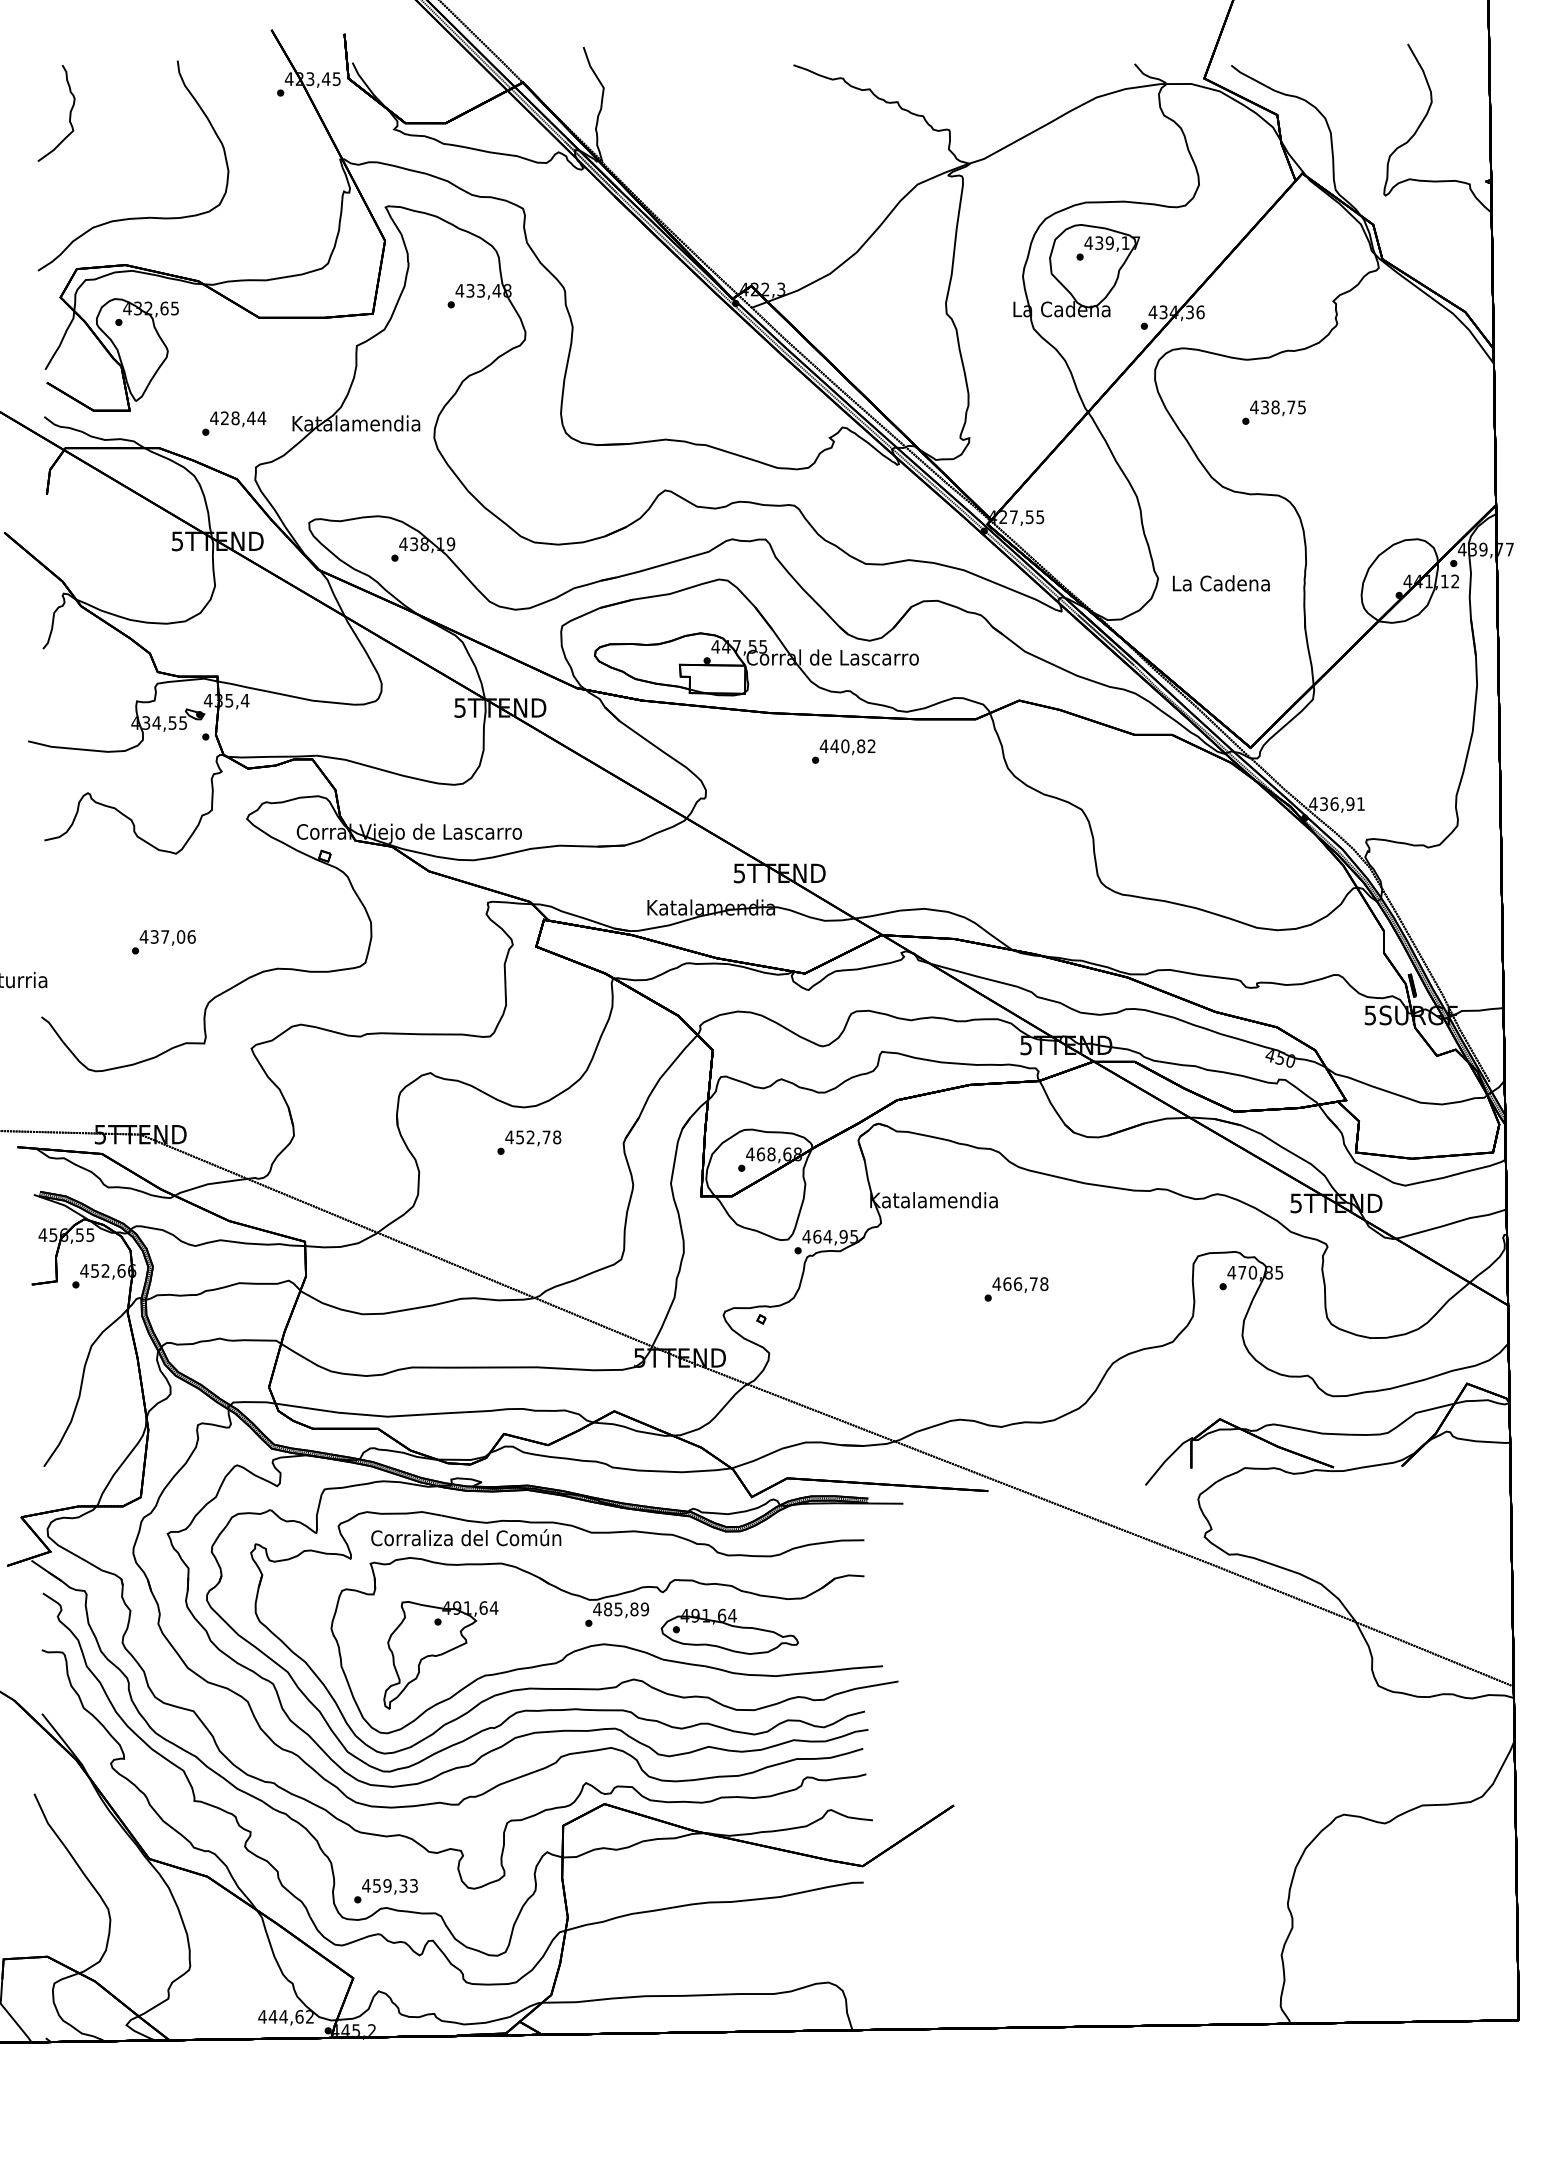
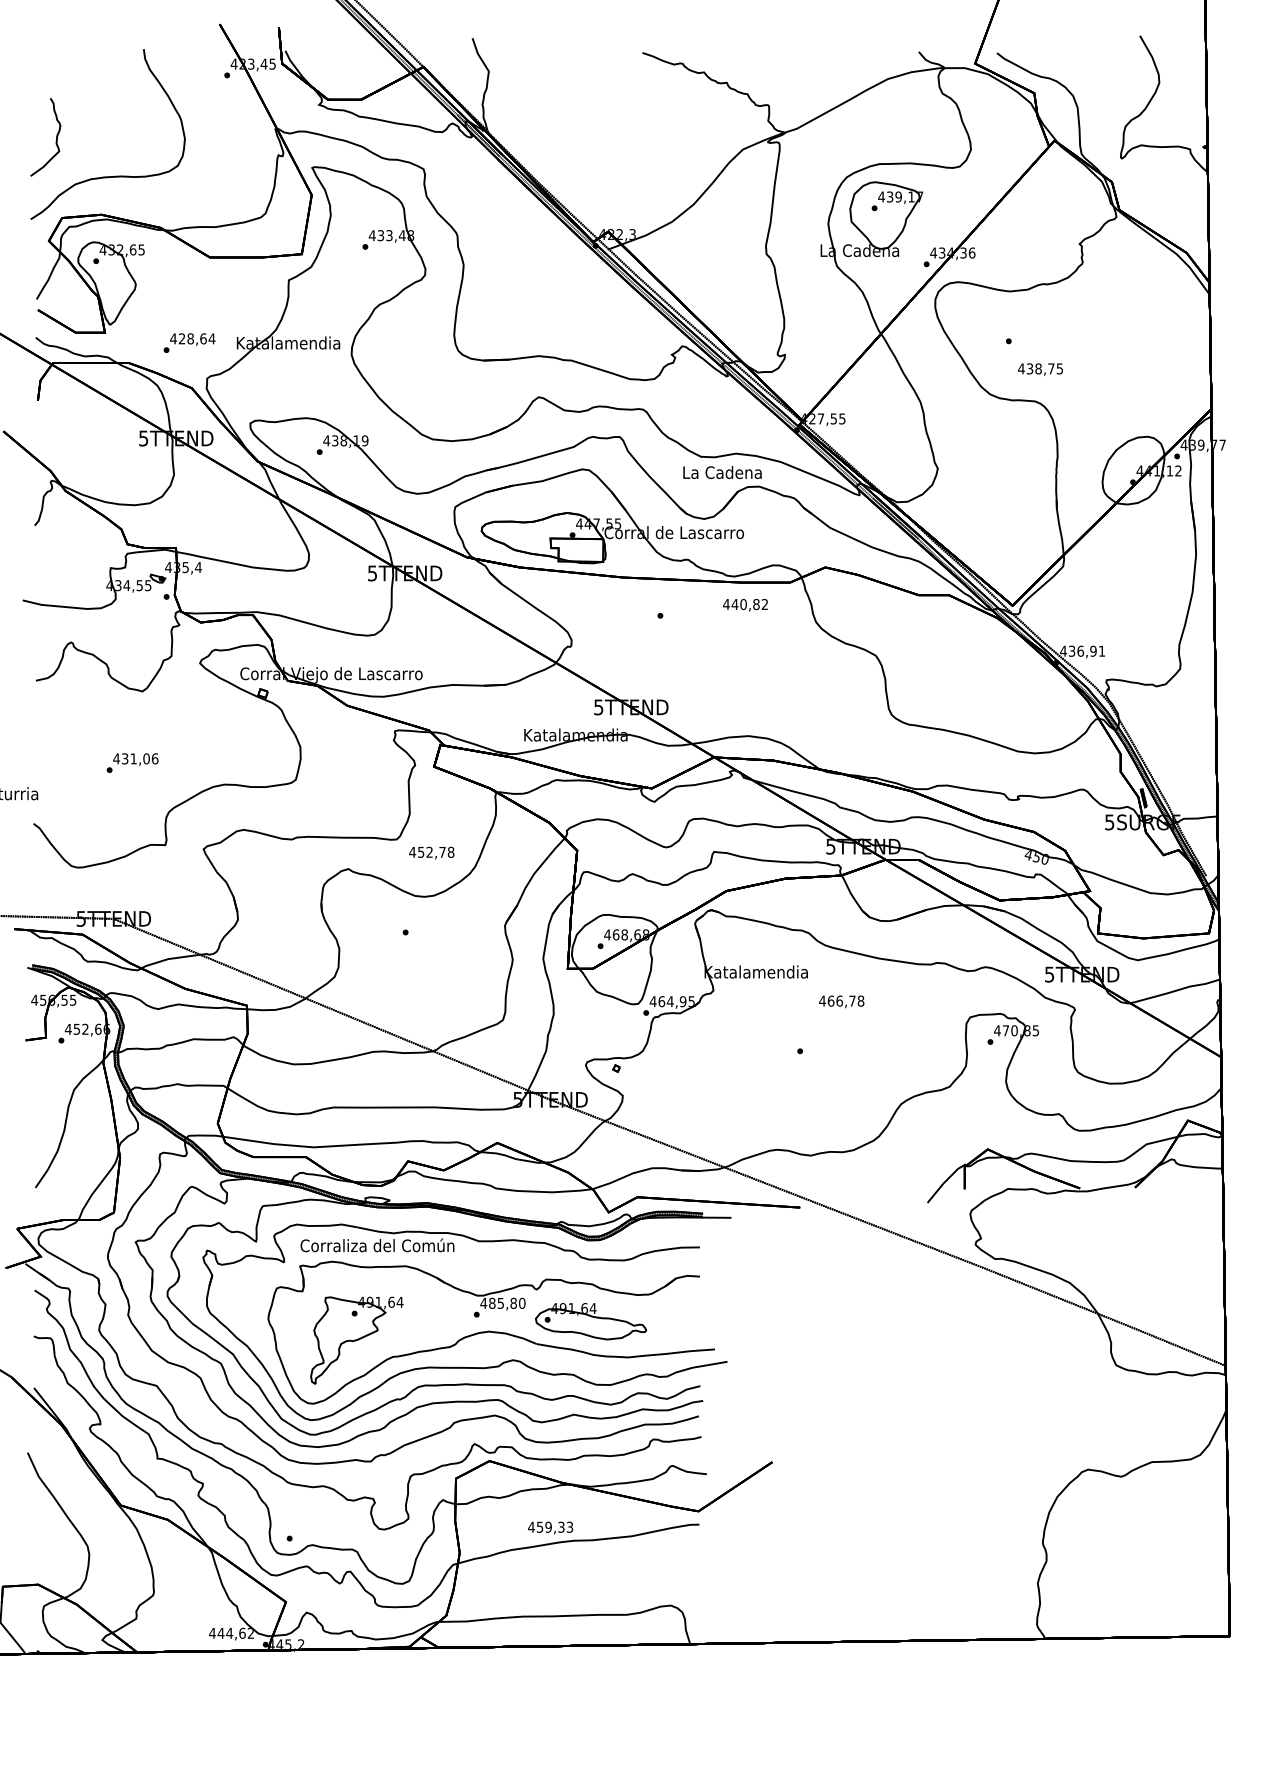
curve: (69, 113) -> (56, 137), moved
text: (1277, 408) -> (1040, 369), moved
text: (251, 418) -> (203, 339), 428,44 -> 428,64
text: (1221, 583) -> (722, 472), moved
text: (847, 747) -> (745, 605), moved
text: (165, 936) -> (133, 758), 437,06 -> 431,06
text: (533, 1138) -> (431, 853), moved
text: (1020, 1284) -> (841, 1001), moved
text: (644, 1609) -> (521, 1303), 485,89 -> 485,80
text: (389, 1886) -> (550, 1527), moved

